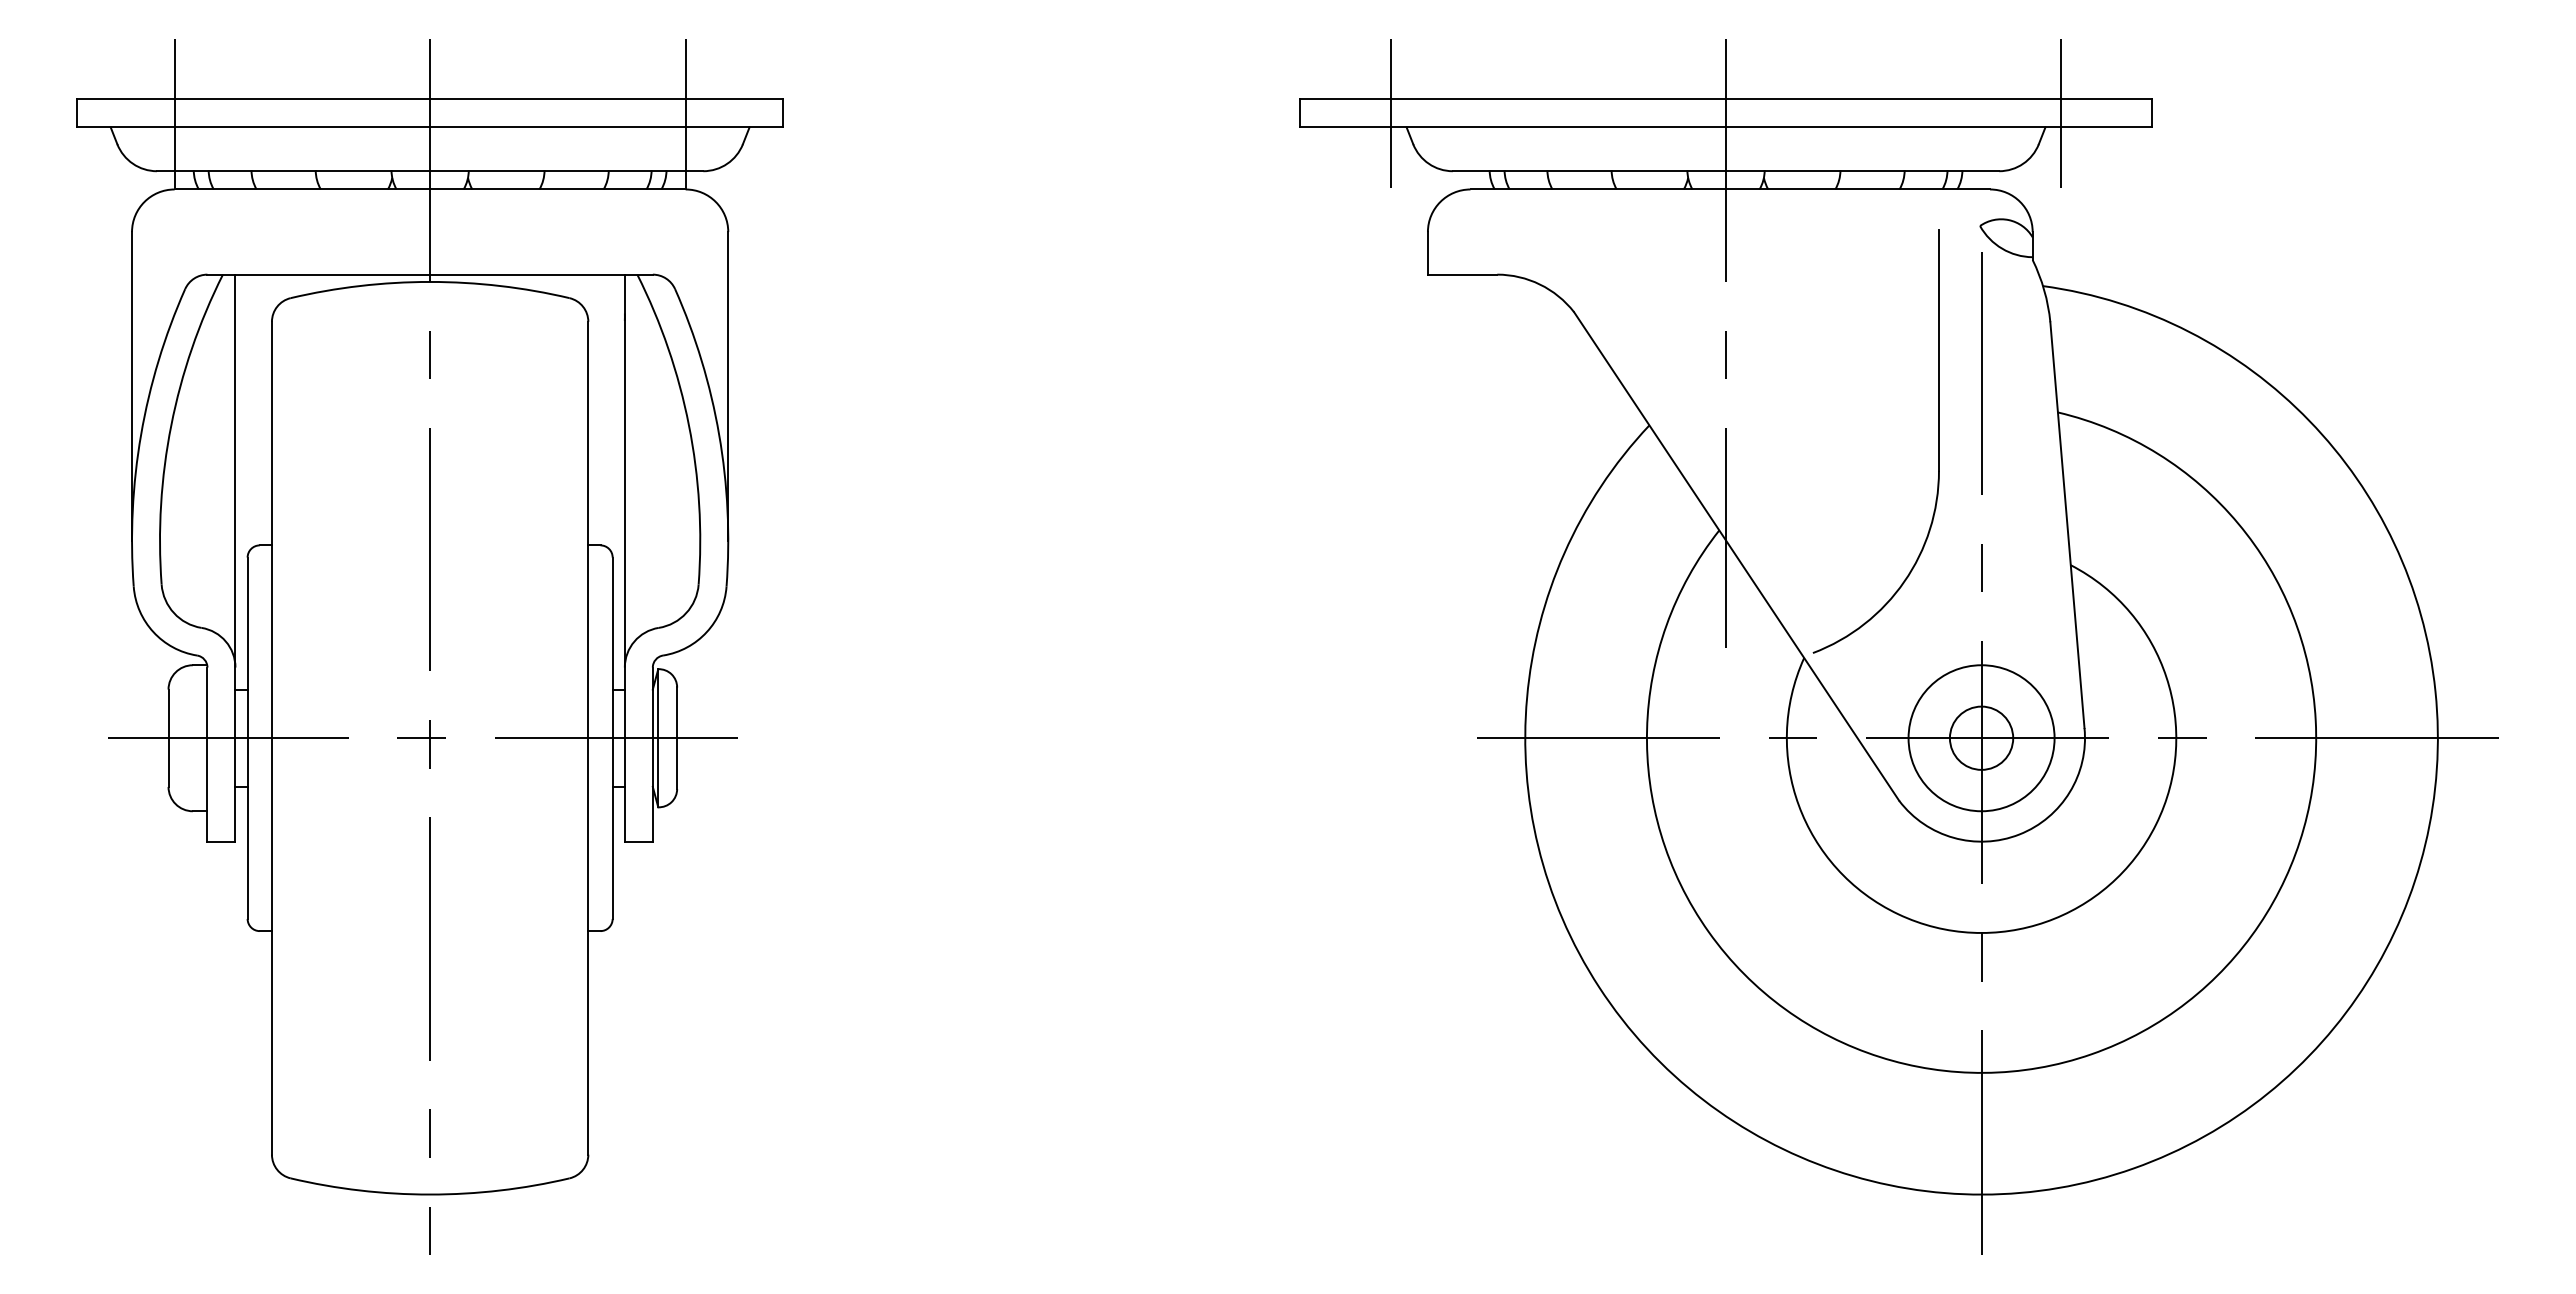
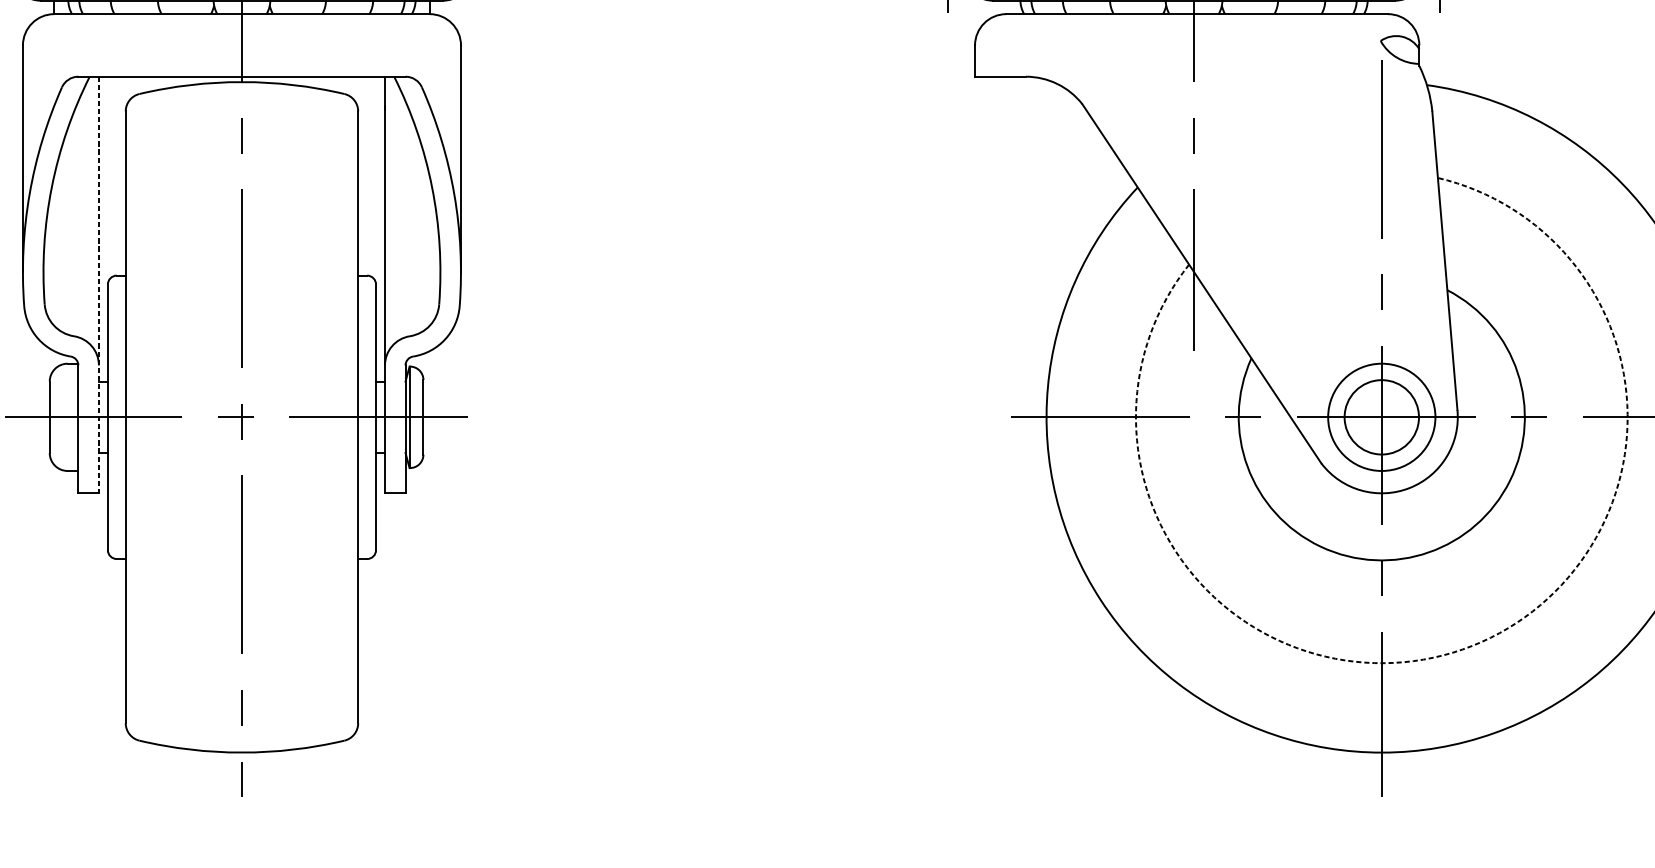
part: (1938, 441) -> (1350, 199), removed
line: (235, 558) -> (98, 285), solid -> dashed
circle: (1981, 737) -> (1381, 416), size x1.6
arc: (2091, 1054) -> (1462, 649), solid -> dashed

